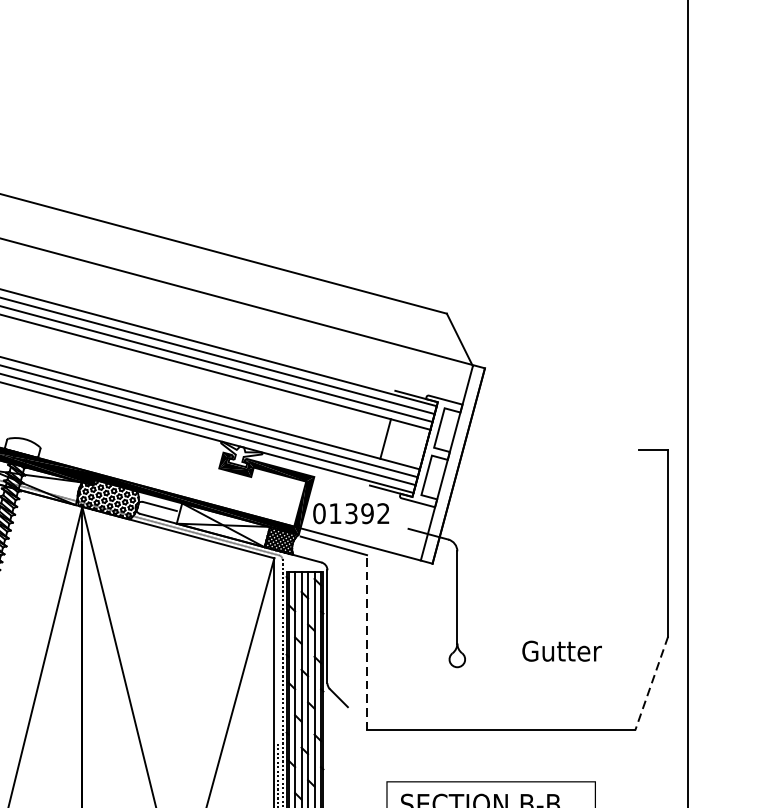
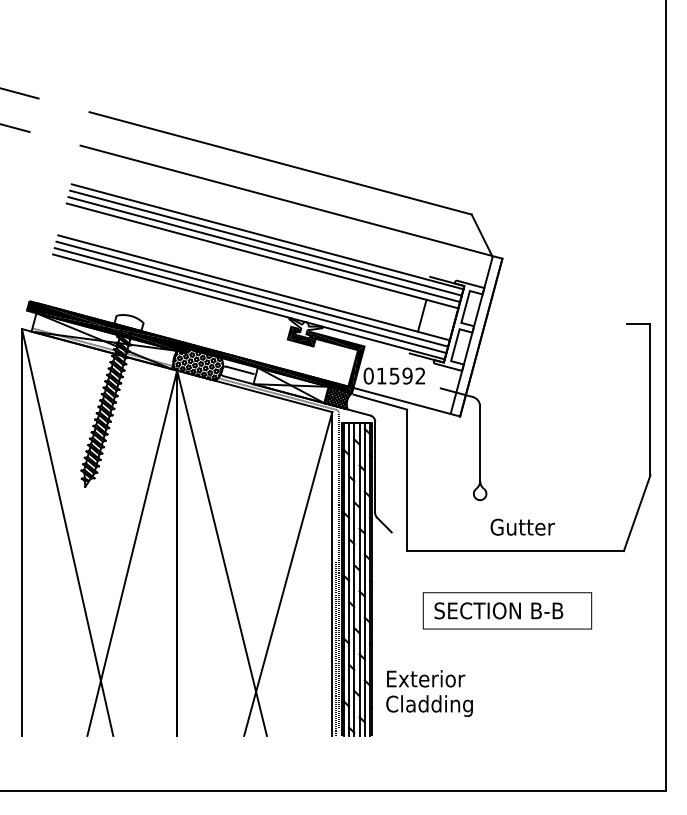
text: (351, 512) -> (394, 375), 01392 -> 01592
line: (367, 642) -> (407, 480), dashed -> solid
text: (561, 650) -> (522, 526), moved
line: (652, 683) -> (637, 513), dashed -> solid

